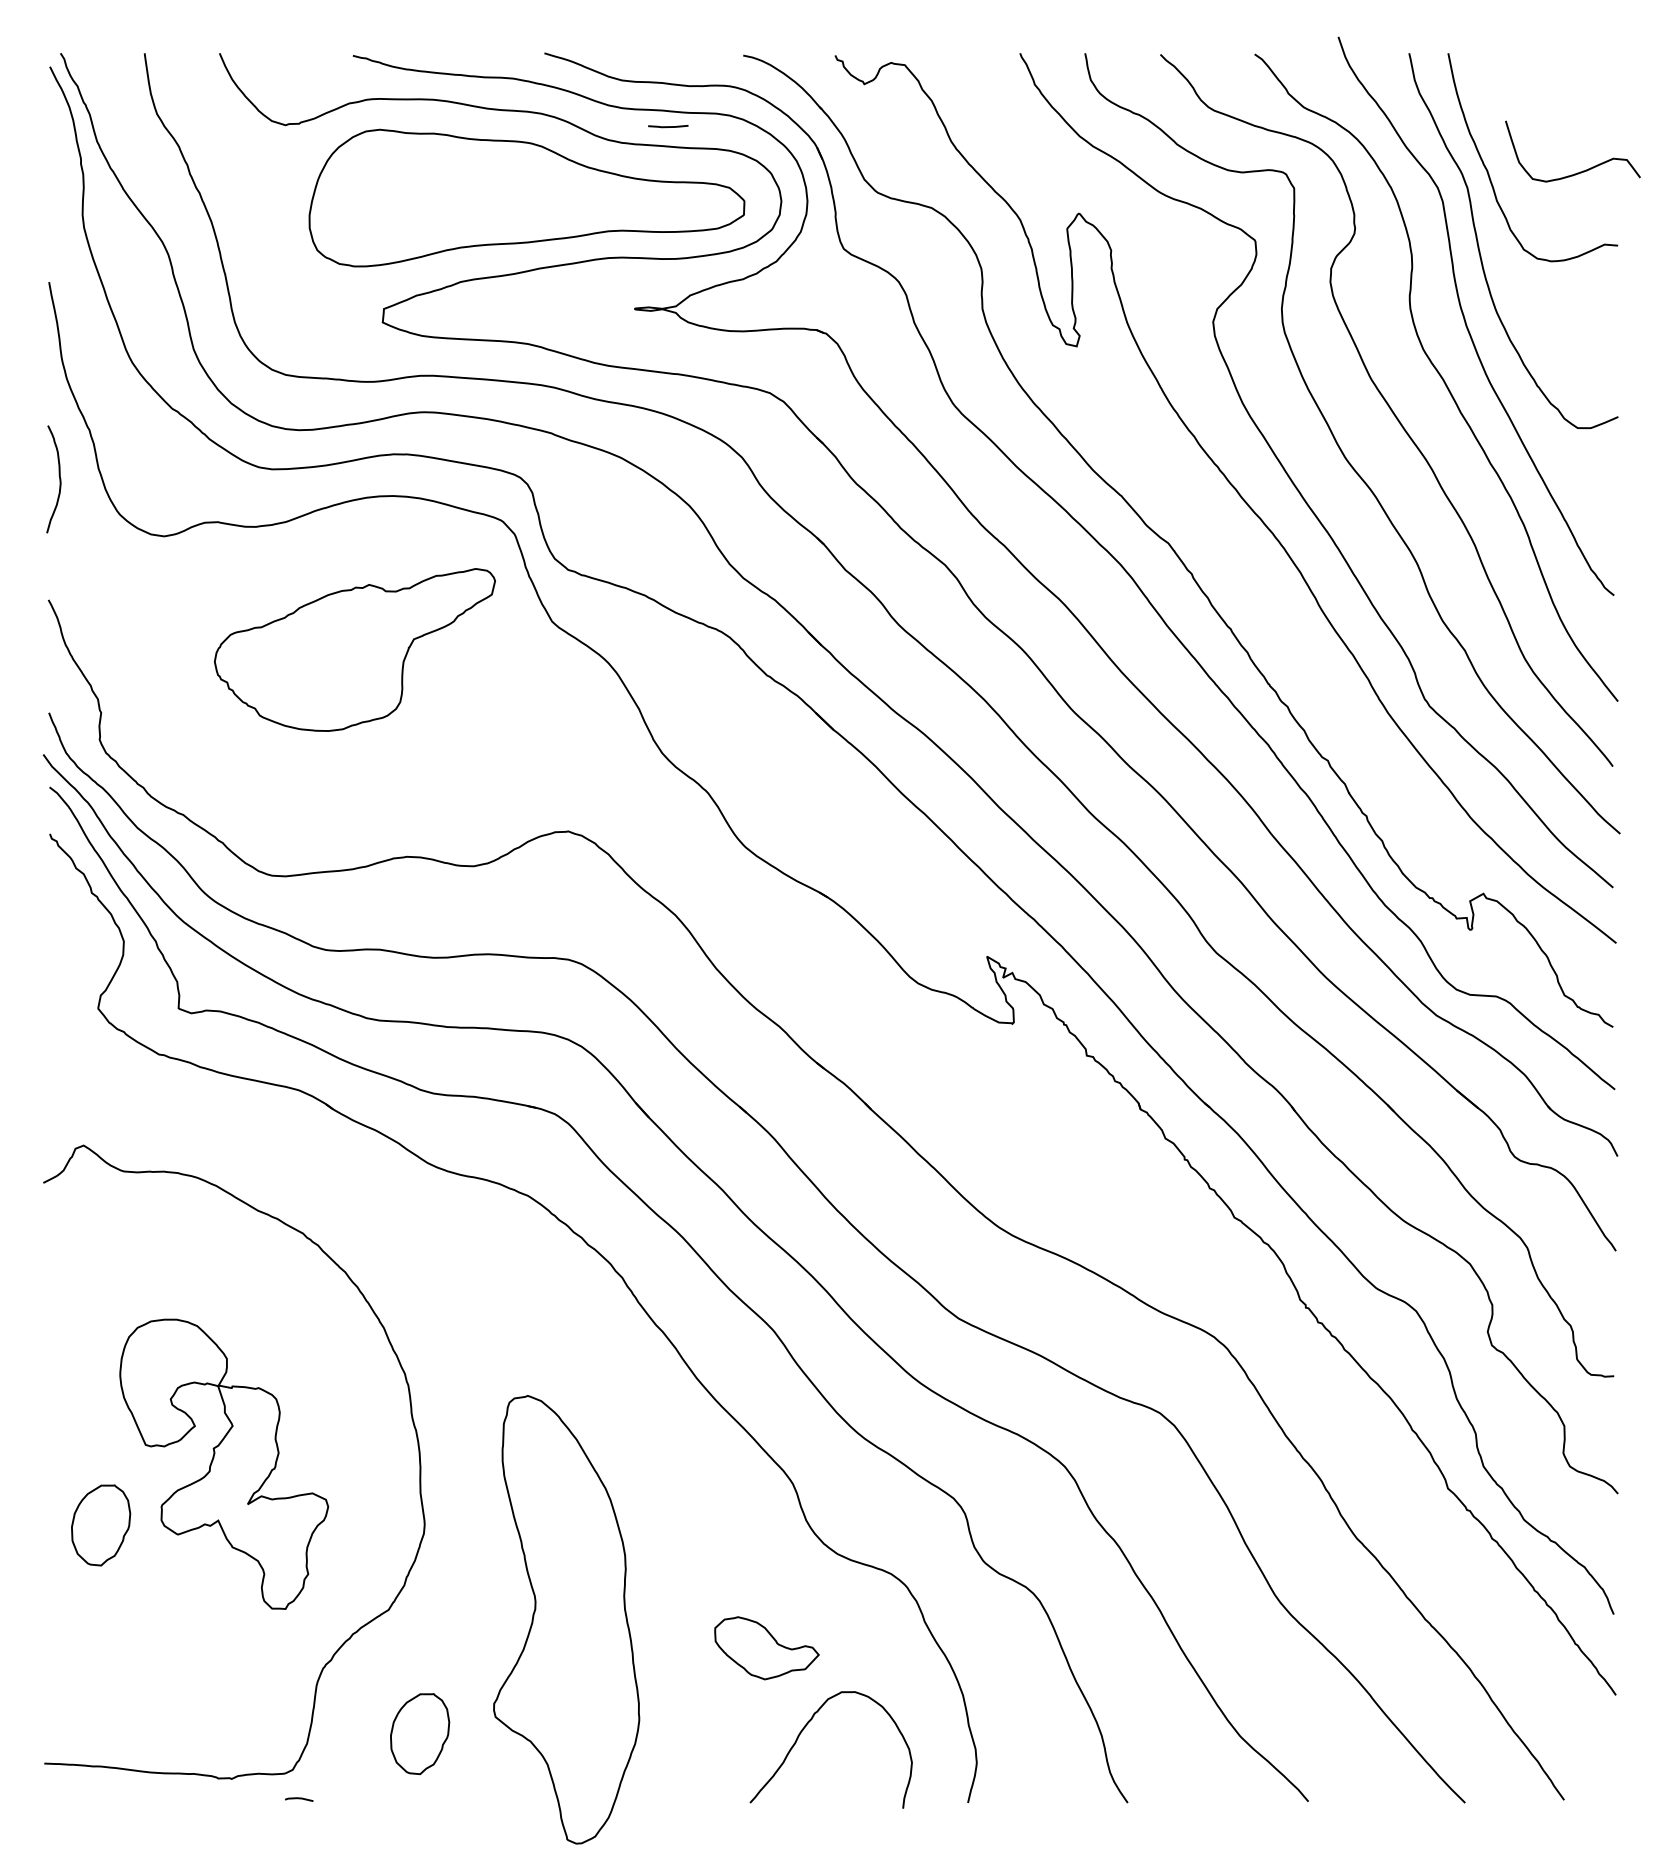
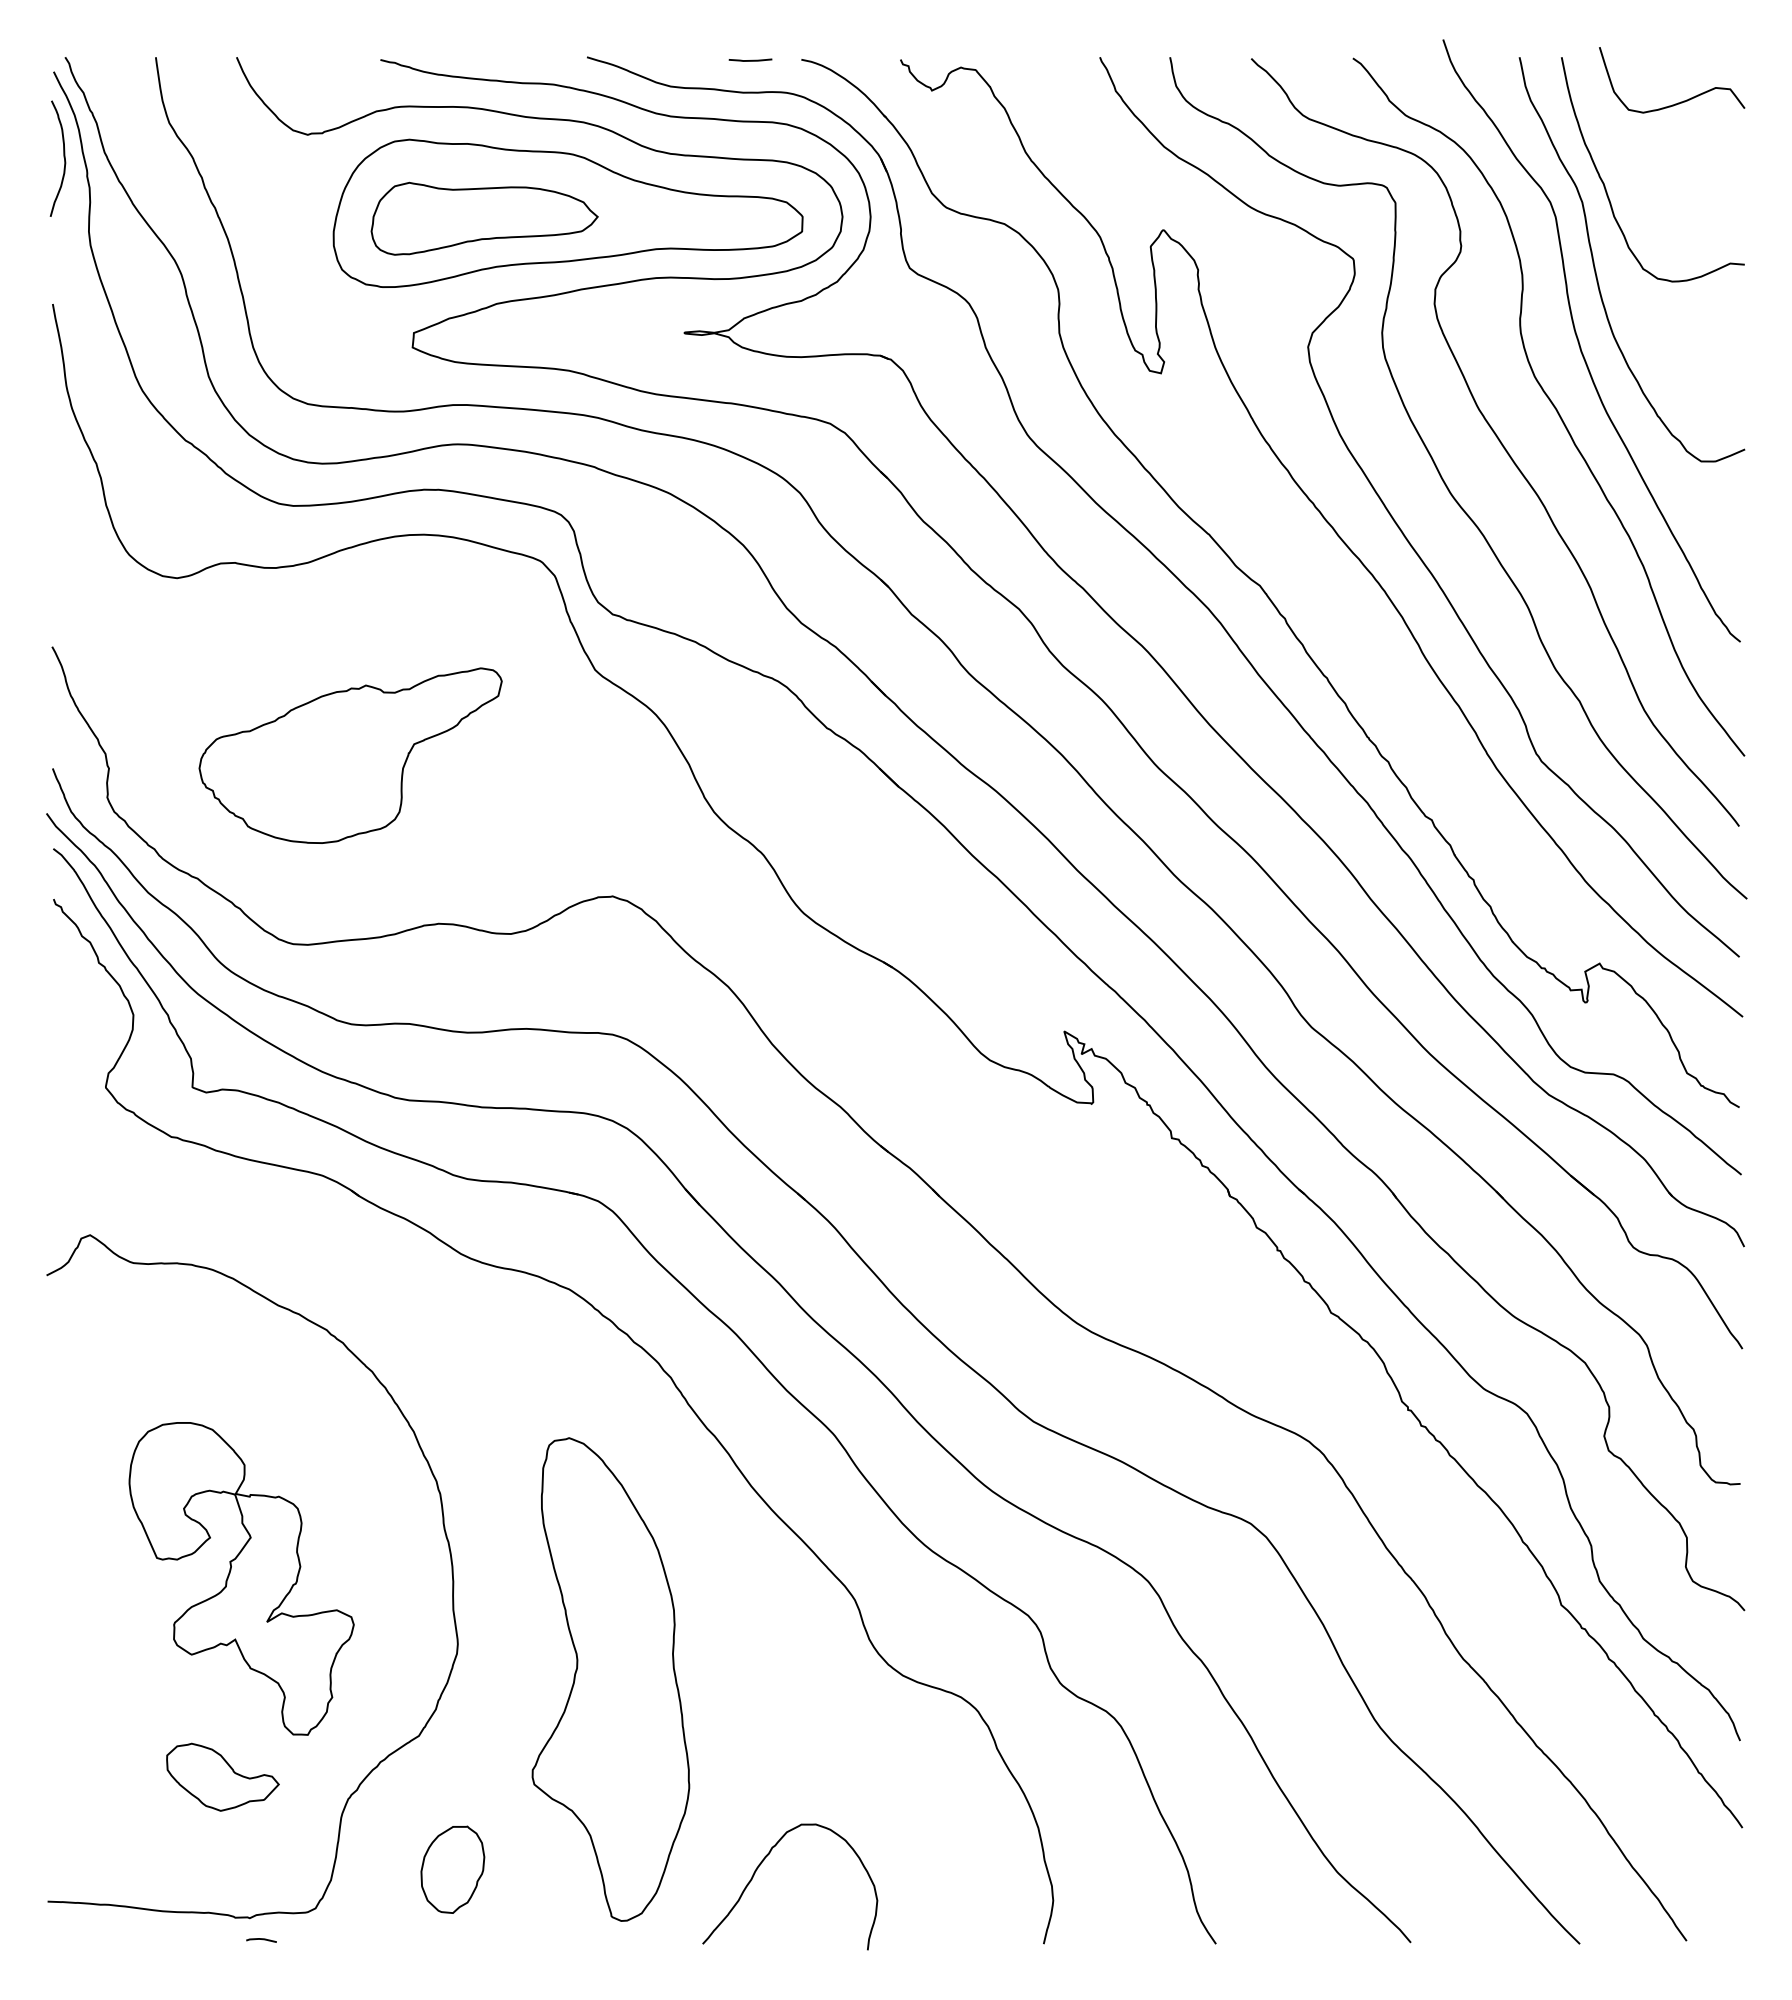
line: (669, 125) -> (751, 59), moved
curve: (1580, 171) -> (1680, 101), moved
part: (449, 202) -> (484, 218), added
curve: (59, 478) -> (63, 157), moved
part: (354, 649) -> (350, 755), moved
part: (100, 1525) -> (108, 1644), removed
part: (566, 1619) -> (610, 1679), moved
part: (766, 1647) -> (222, 1776), moved
curve: (804, 1729) -> (761, 1864), moved
line: (299, 1798) -> (261, 1939), moved

